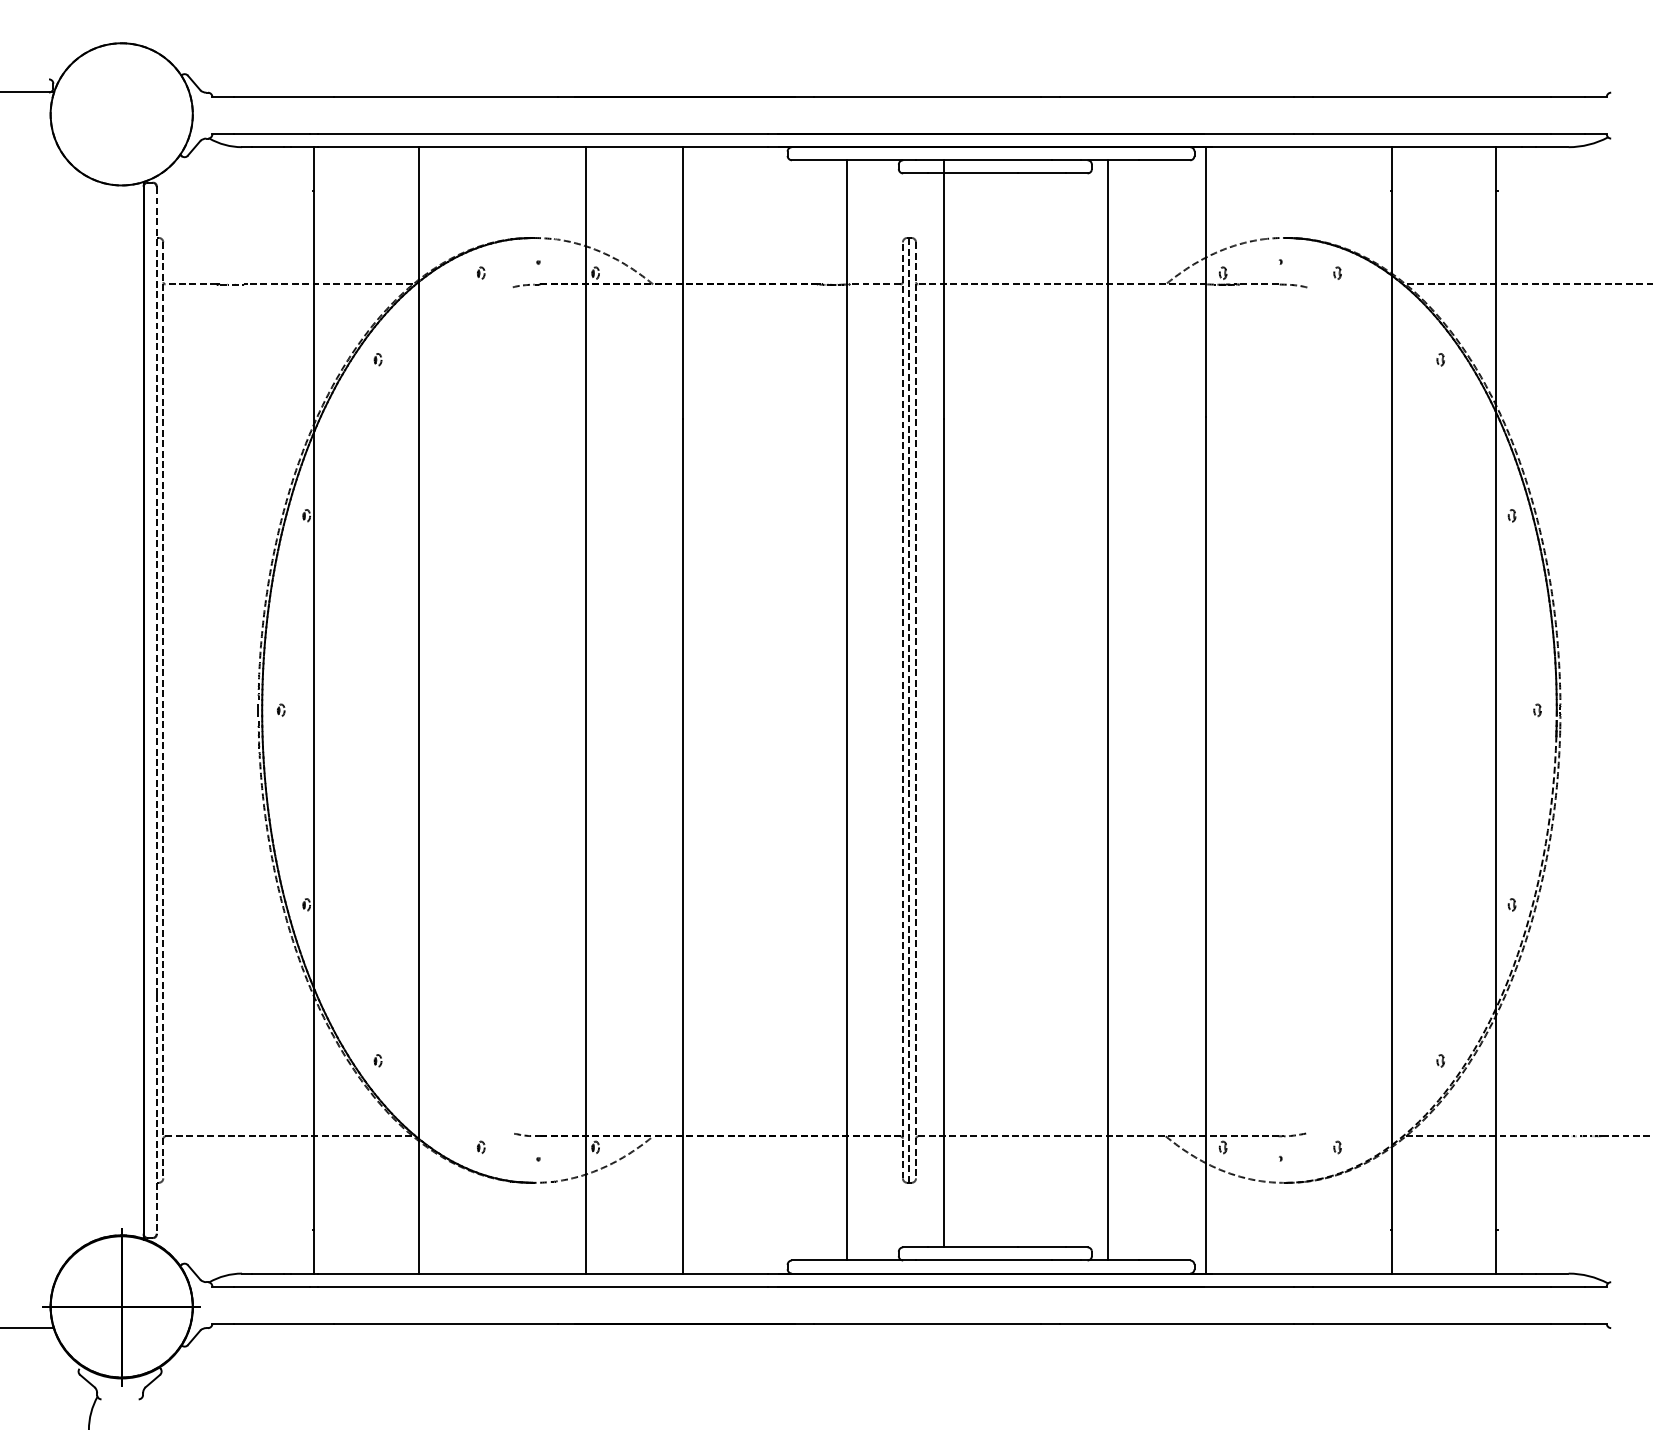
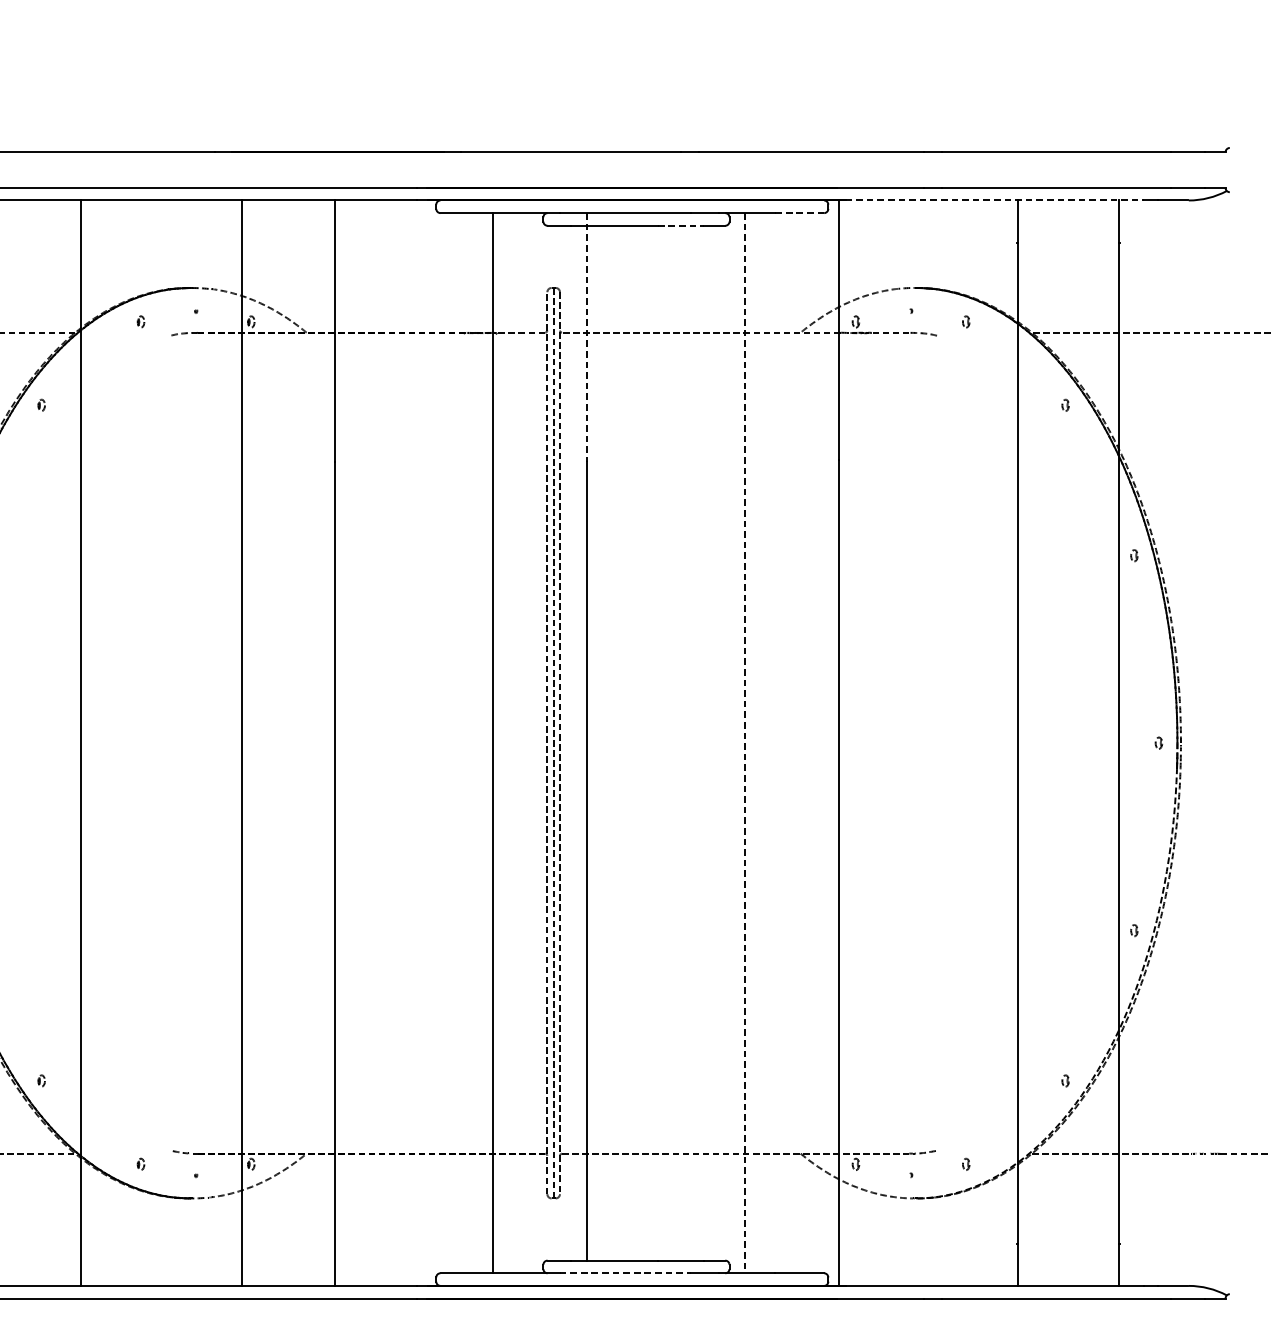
line: (1367, 147) -> (995, 200), solid -> dashed
line: (1165, 160) -> (800, 213), solid -> dashed
line: (1042, 173) -> (681, 225), solid -> dashed
line: (944, 289) -> (587, 337), solid -> dashed
line: (1108, 710) -> (745, 743), solid -> dashed
line: (984, 1260) -> (625, 1273), solid -> dashed

